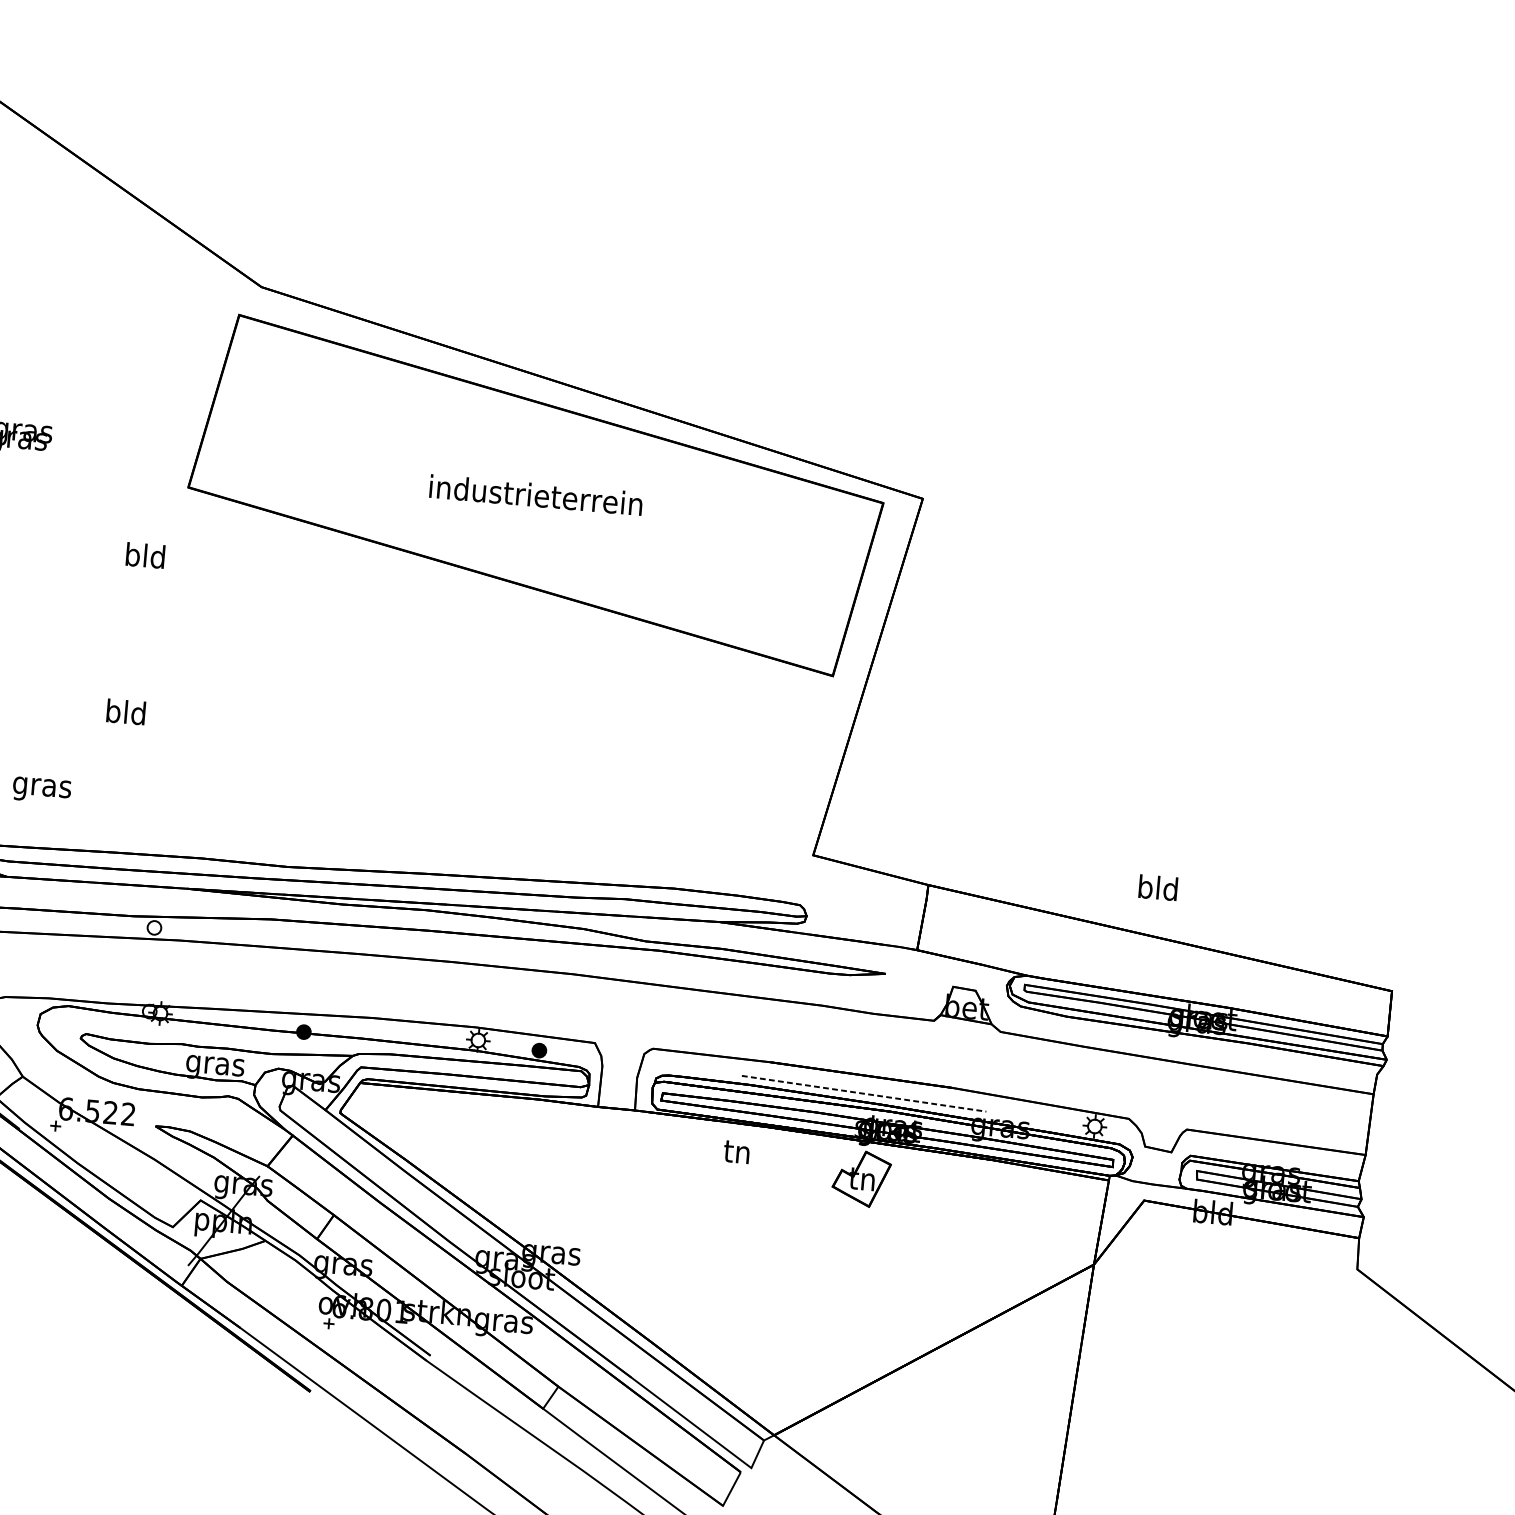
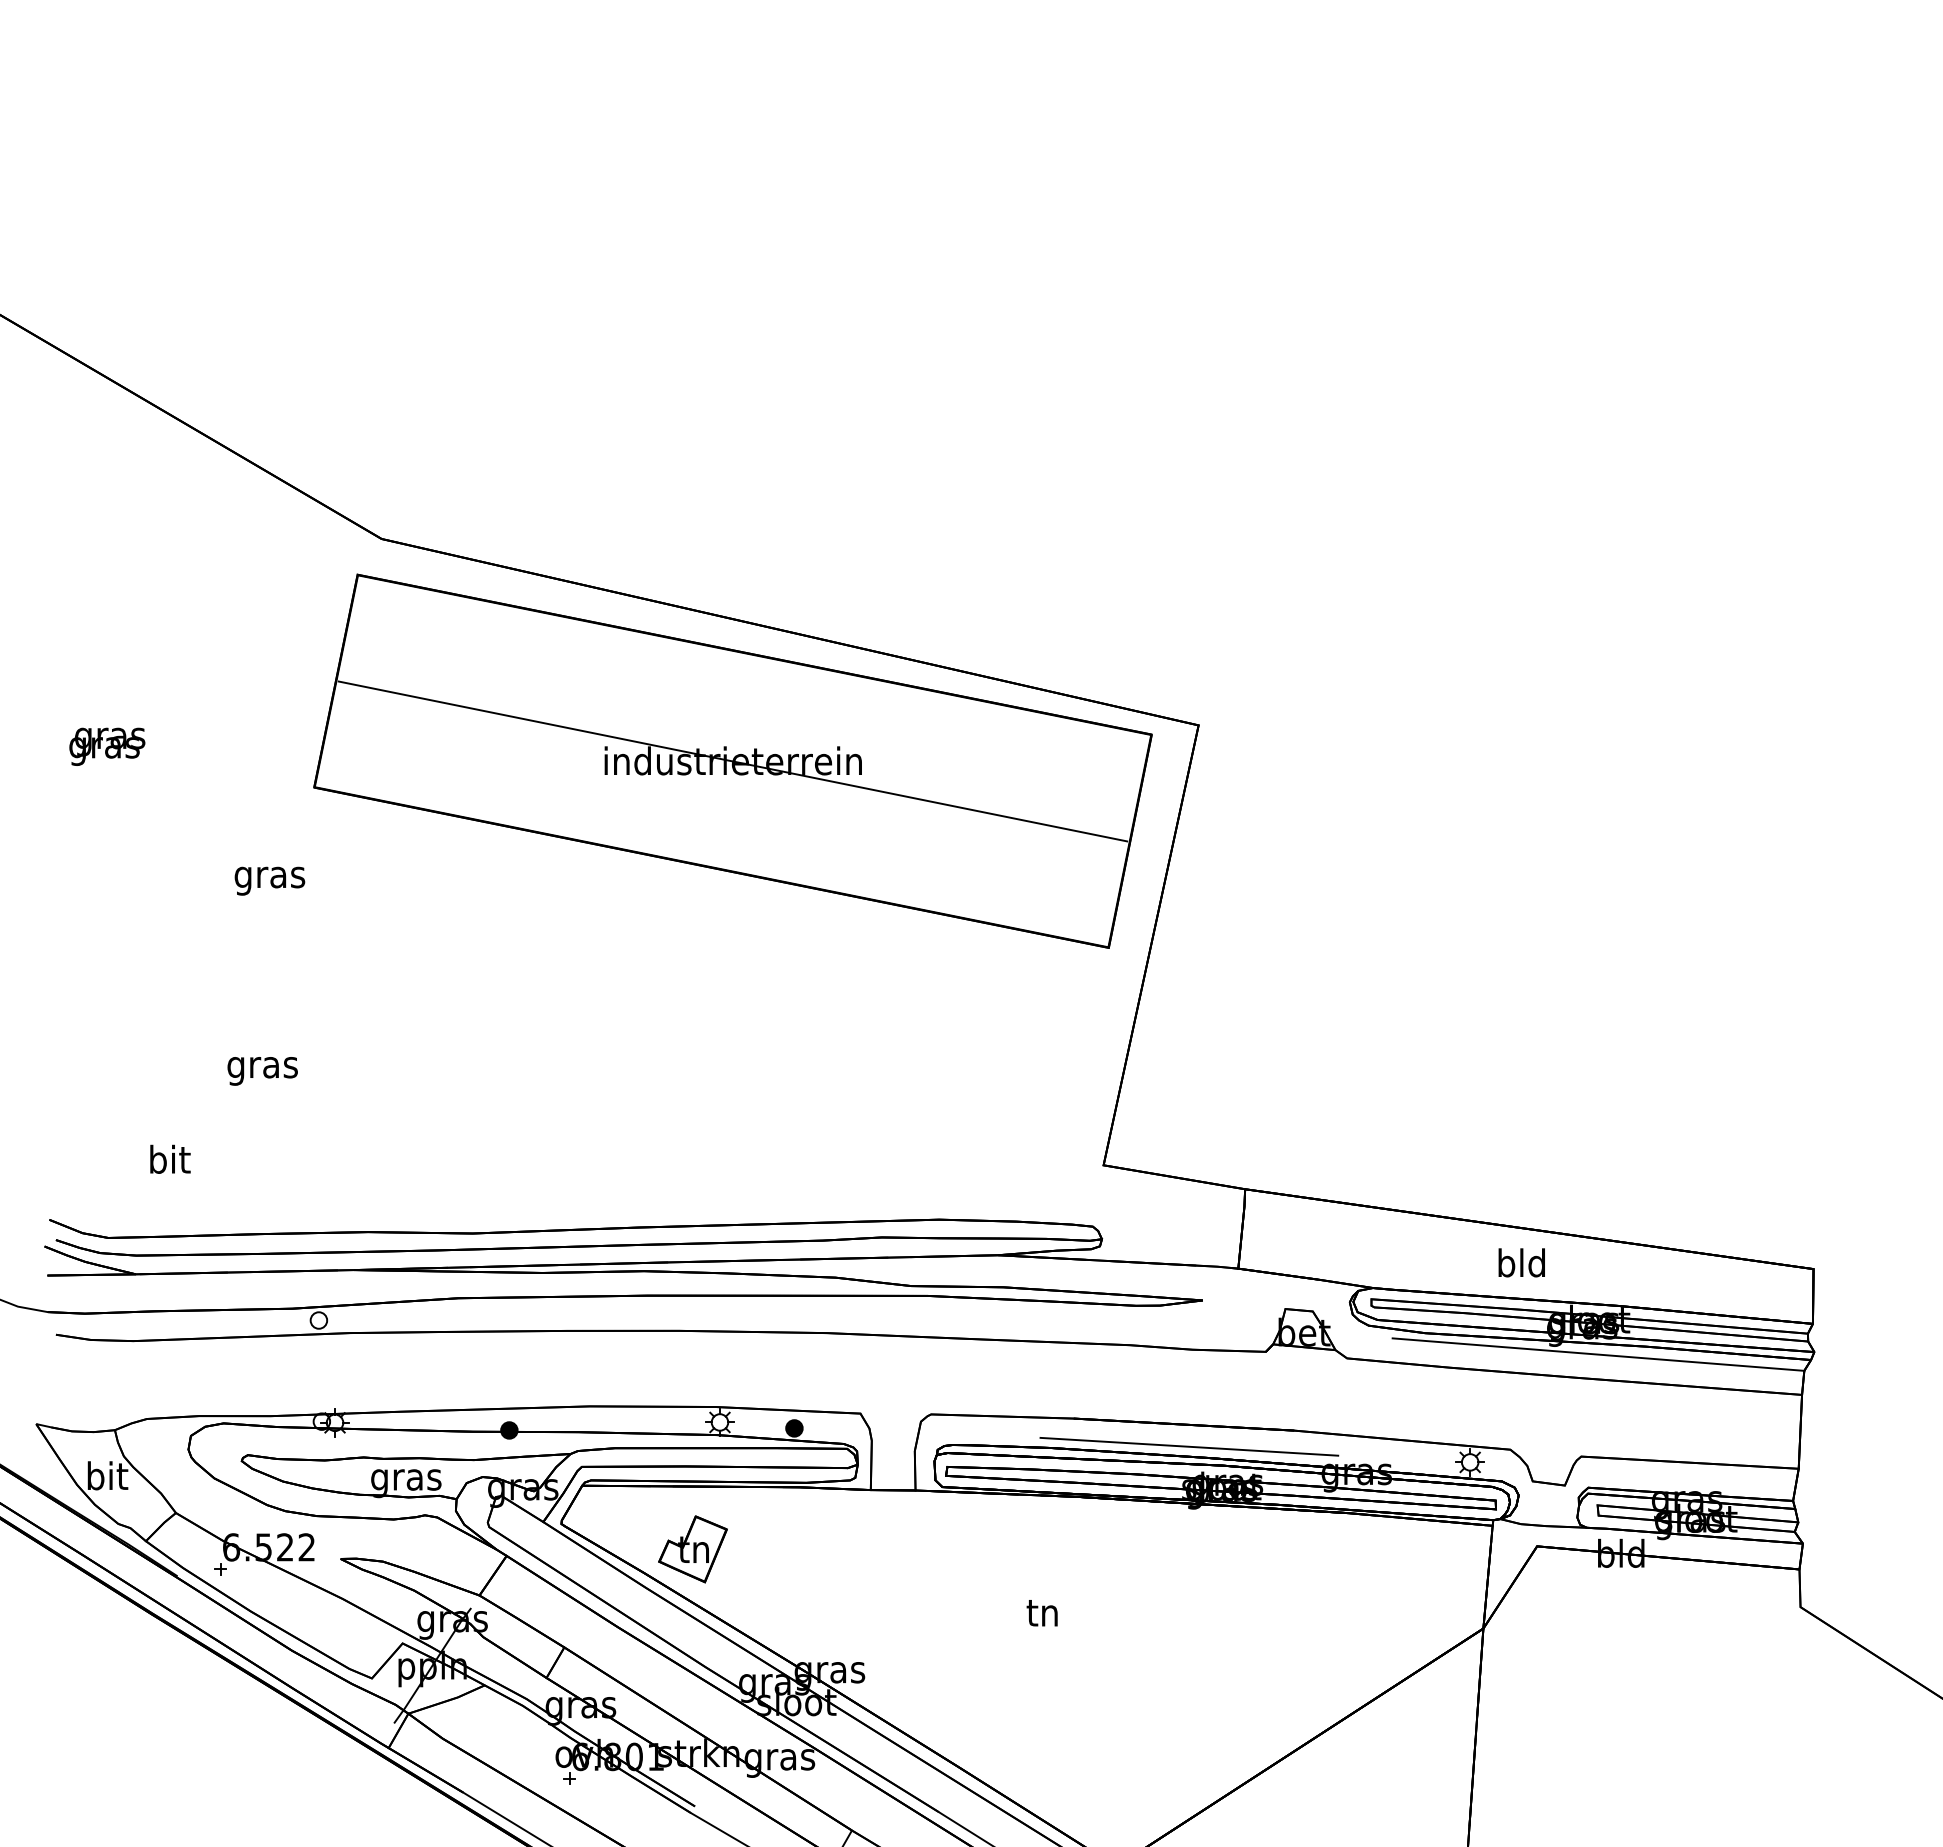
line: (535, 495) -> (732, 761), added
text: (145, 558) -> (269, 877), bld -> gras
text: (125, 715) -> (262, 1067), bld -> gras
text: (42, 786) -> (169, 1162), gras -> bit
text: (1158, 887) -> (1521, 1262), moved
line: (1208, 1046) -> (1598, 1354), added
line: (864, 1093) -> (1189, 1446), dashed -> solid
text: (736, 1152) -> (1041, 1613), moved
part: (861, 1178) -> (692, 1549), moved

